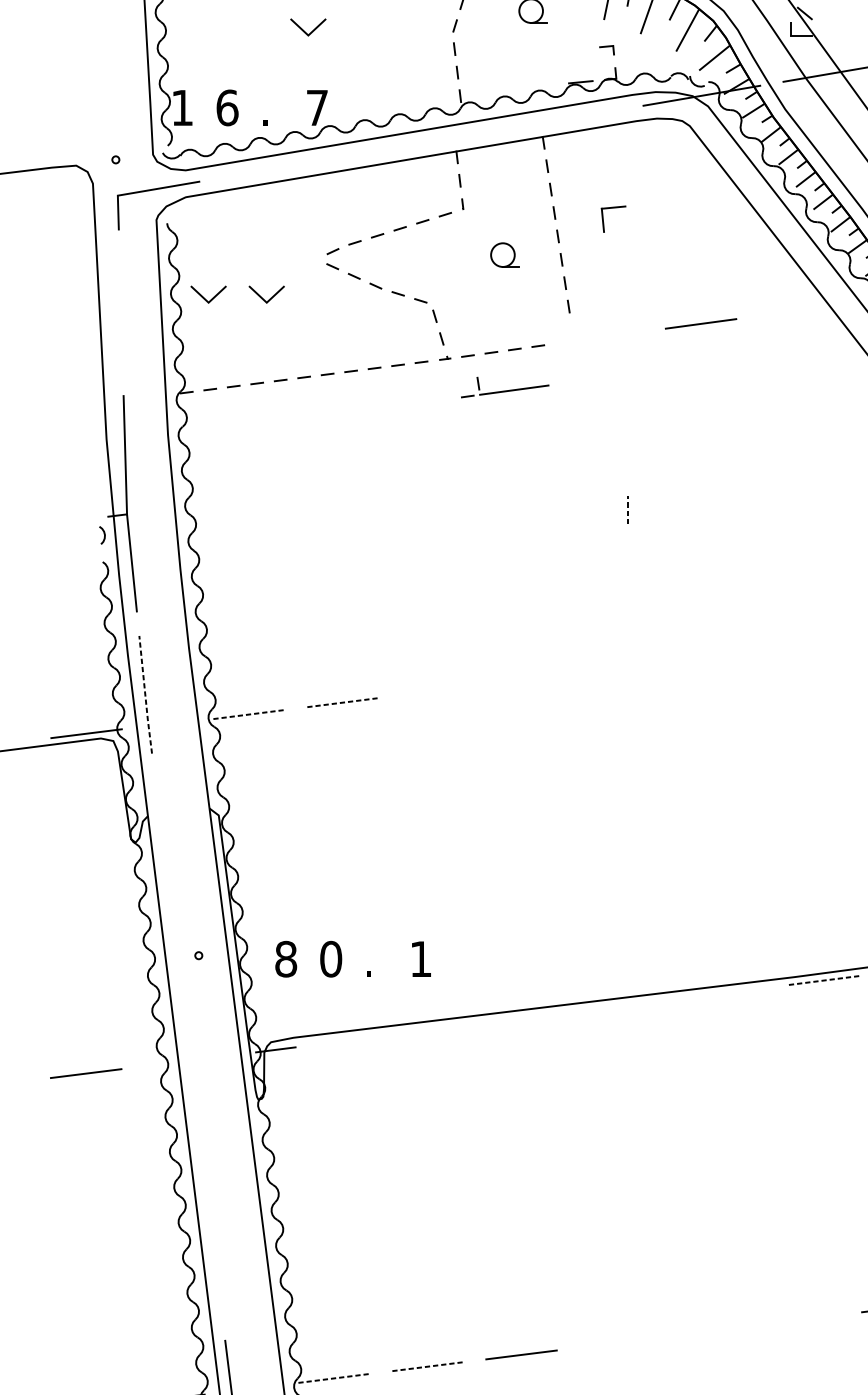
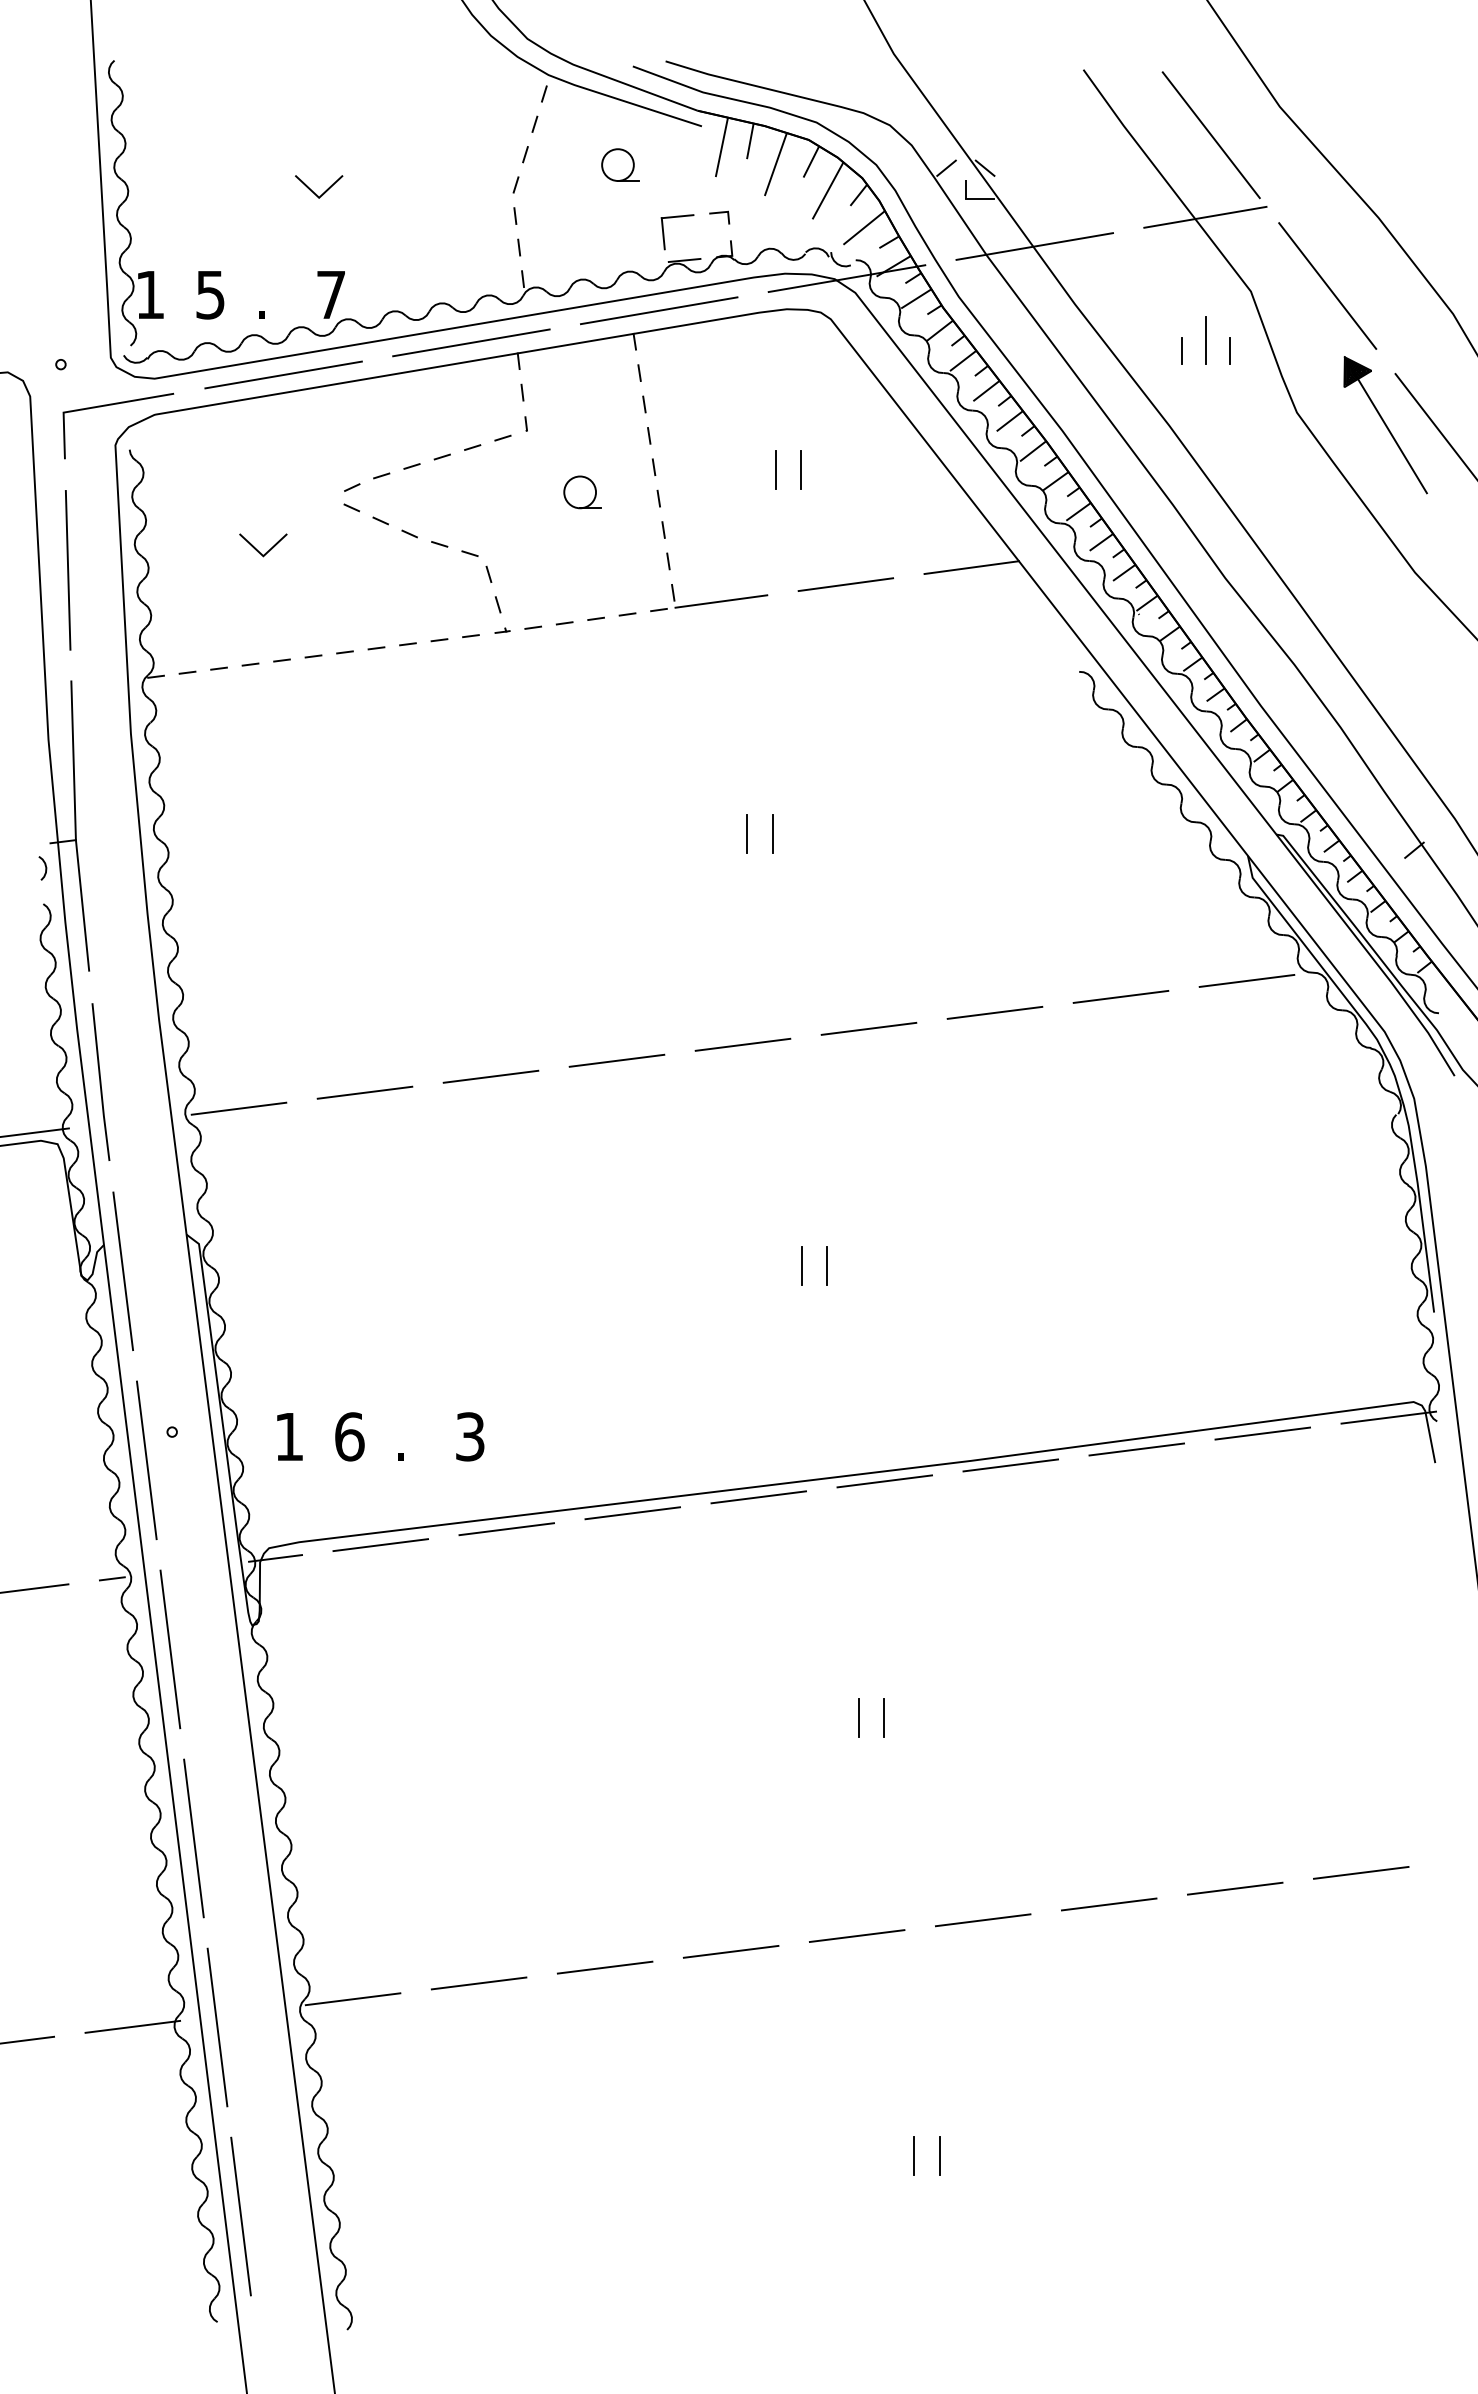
line: (776, 12) -> (946, 167), added
text: (227, 107) -> (210, 294), 6 -> 5
line: (561, 119) -> (658, 310), added
line: (421, 143) -> (471, 342), added
line: (281, 167) -> (283, 374), added
part: (603, 219) -> (664, 232), moved
line: (648, 238) -> (775, 469), added
line: (667, 238) -> (801, 469), added
line: (204, 298) -> (180, 550), removed
line: (794, 311) -> (971, 567), added
line: (120, 313) -> (67, 570), added
part: (505, 387) -> (709, 598), moved
line: (627, 509) -> (747, 833), dashed -> solid
line: (646, 509) -> (772, 833), added
line: (811, 642) -> (994, 1012), added
line: (717, 654) -> (868, 1028), added
line: (623, 666) -> (742, 1044), added
line: (530, 678) -> (616, 1060), added
line: (436, 690) -> (490, 1076), added
line: (145, 695) -> (100, 1082), dashed -> solid
line: (342, 702) -> (365, 1092), dashed -> solid
line: (248, 714) -> (239, 1108), dashed -> solid
line: (667, 832) -> (801, 1266), added
line: (687, 832) -> (827, 1266), added
line: (162, 835) -> (123, 1271), added
text: (286, 958) -> (289, 1436), 8 -> 1
text: (330, 958) -> (349, 1436), 0 -> 6
text: (421, 958) -> (470, 1436), 1 -> 3
line: (179, 976) -> (146, 1460), added
line: (823, 980) -> (1010, 1465), dashed -> solid
line: (729, 992) -> (884, 1481), added
line: (635, 1004) -> (758, 1497), added
line: (541, 1016) -> (632, 1513), added
line: (448, 1028) -> (506, 1529), added
line: (354, 1039) -> (380, 1544), added
line: (153, 1064) -> (111, 1578), added
line: (197, 1117) -> (170, 1649), added
line: (729, 1168) -> (883, 1717), added
line: (711, 1169) -> (859, 1718), added
line: (214, 1258) -> (193, 1838), added
line: (802, 1319) -> (982, 1920), added
line: (708, 1330) -> (856, 1935), added
line: (615, 1342) -> (730, 1951), added
line: (427, 1366) -> (479, 1983), dashed -> solid
line: (333, 1378) -> (353, 1999), dashed -> solid

